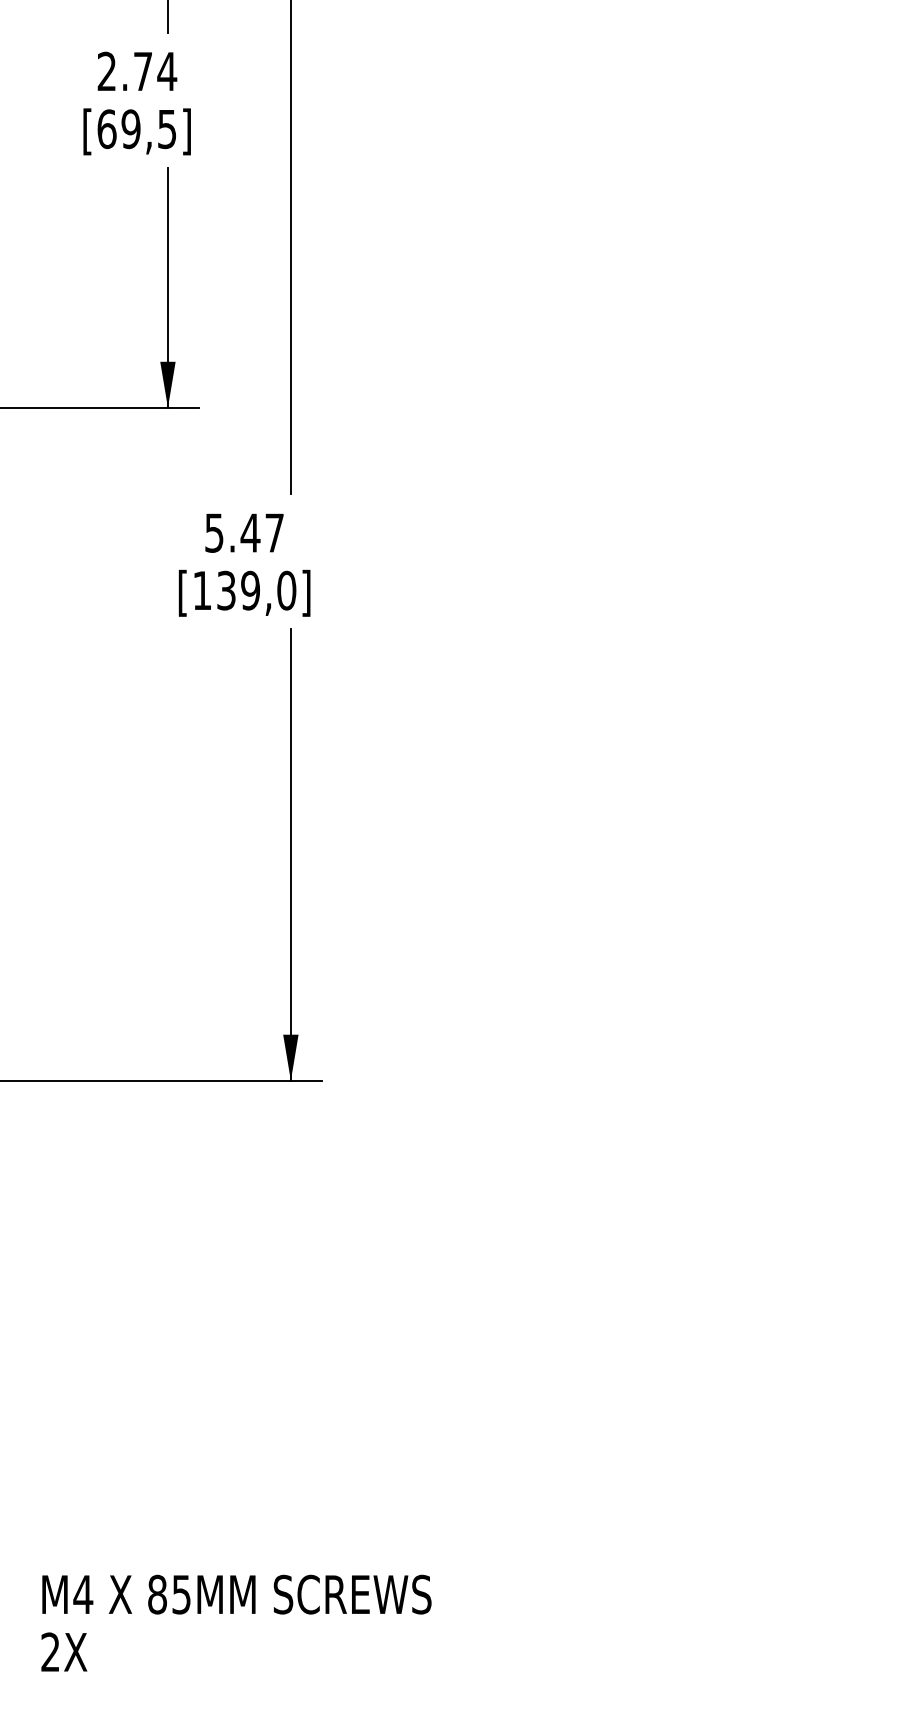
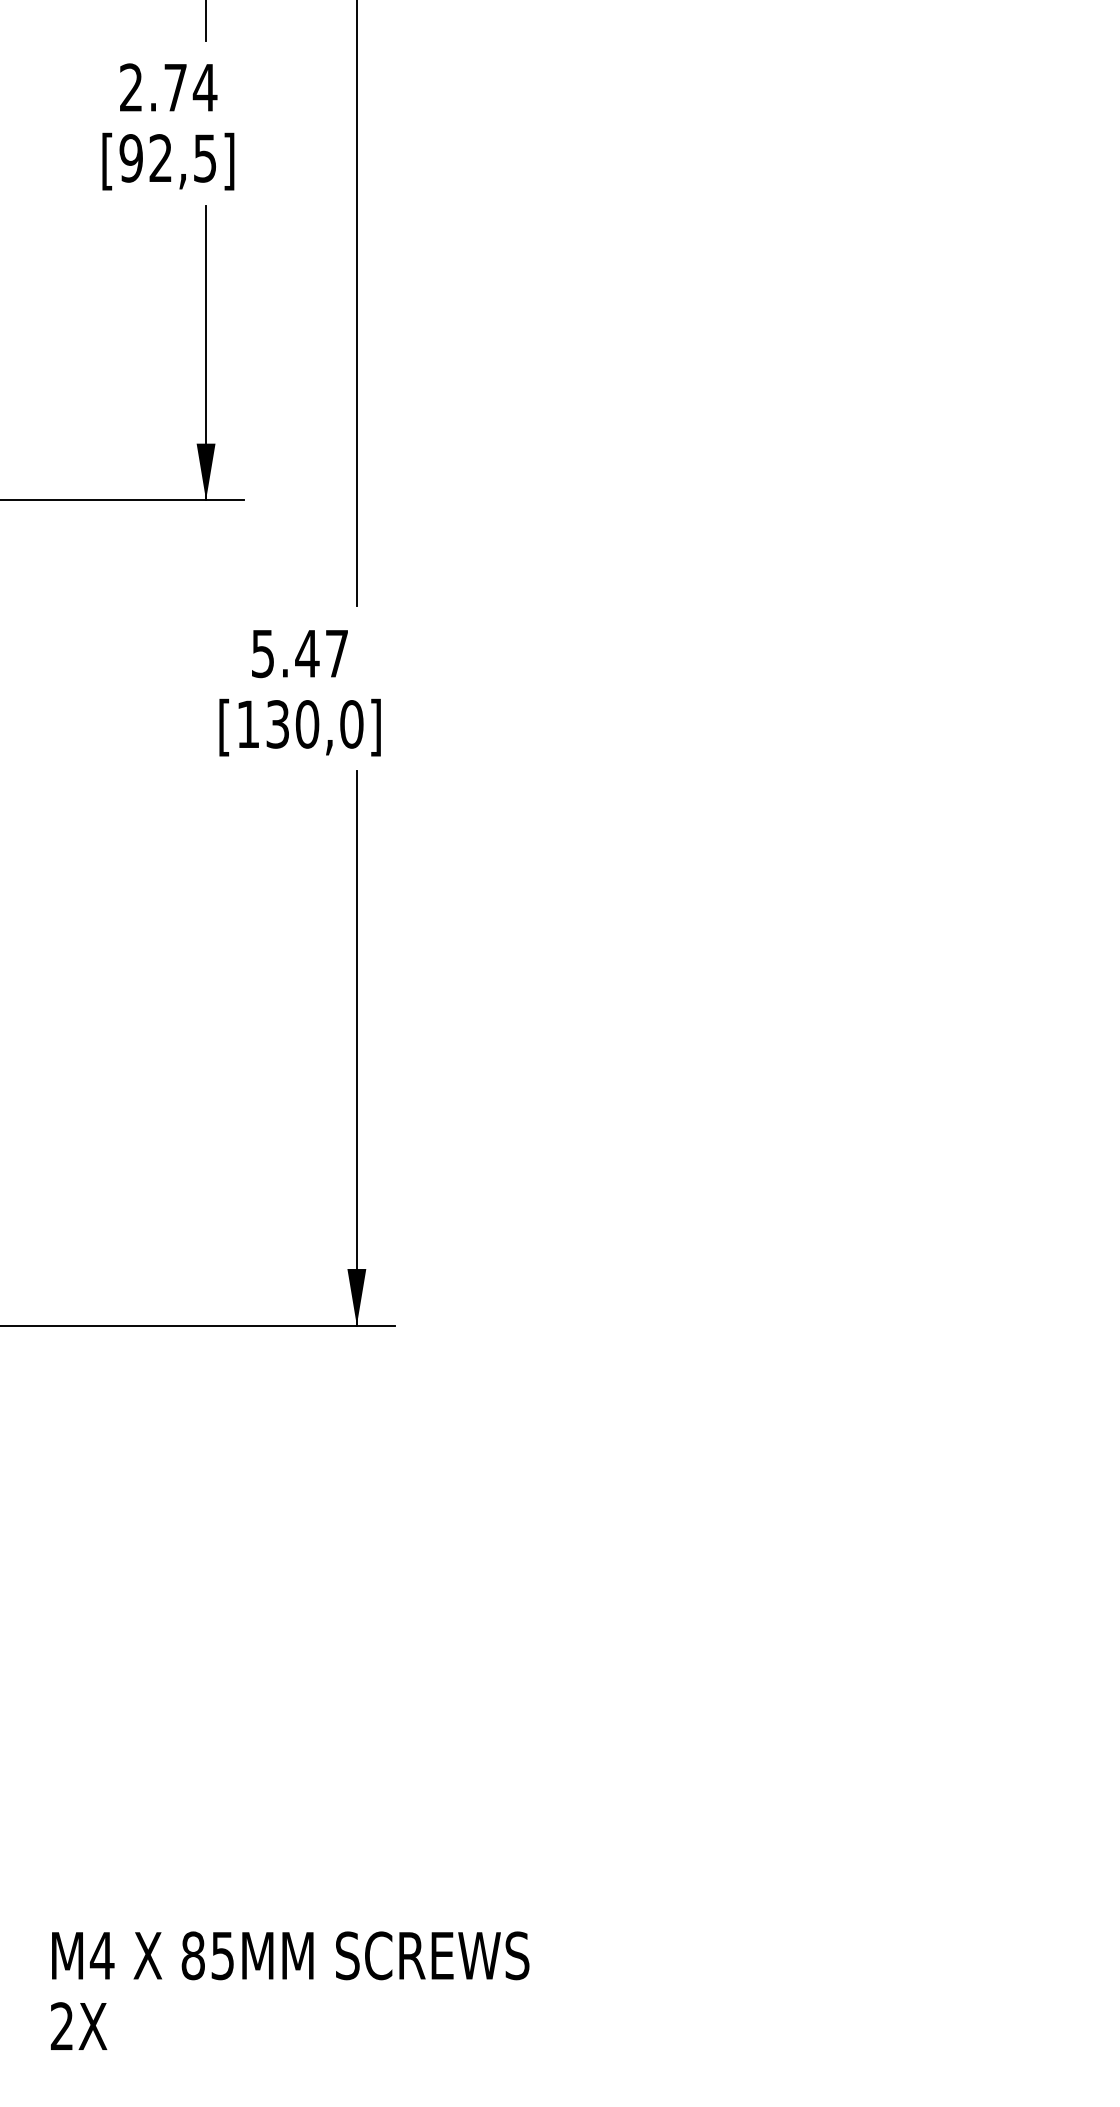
text: (118, 129) -> (145, 158), [69,5] -> [92,5]
text: (250, 590) -> (307, 724), [139,0] -> [130,0]

